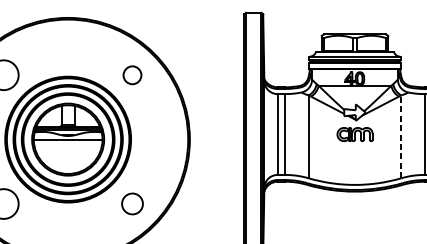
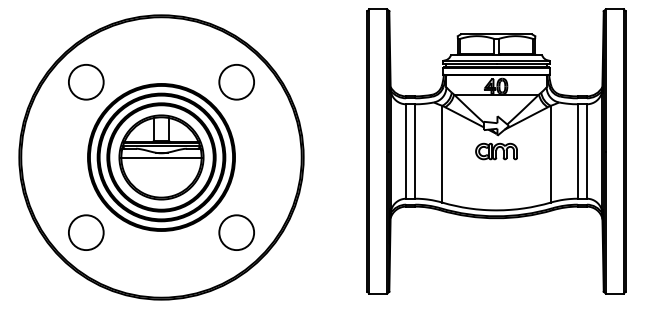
circle: (132, 75) -> (236, 82), size x1.67
line: (401, 136) -> (550, 153), dashed -> solid
circle: (132, 203) -> (236, 232), size x1.43

